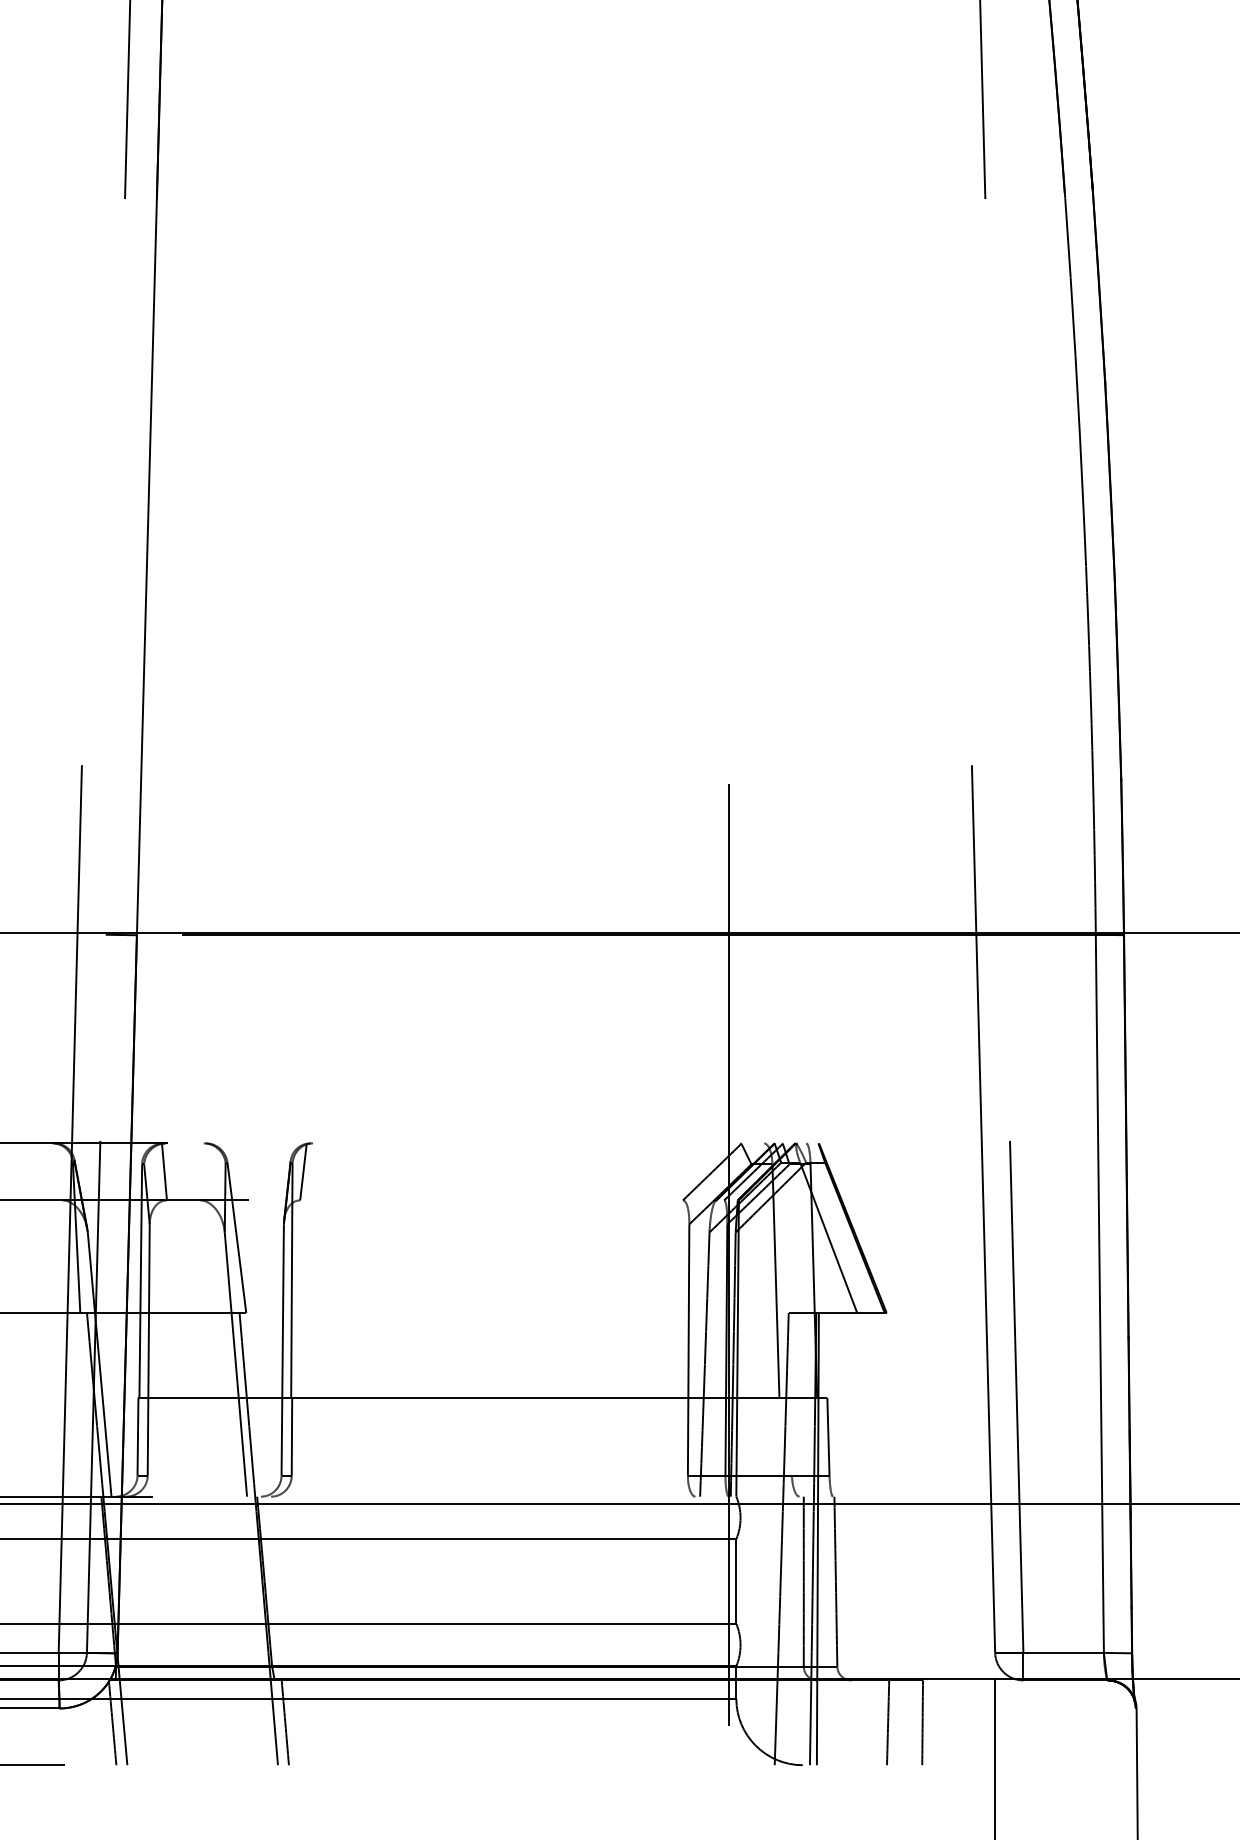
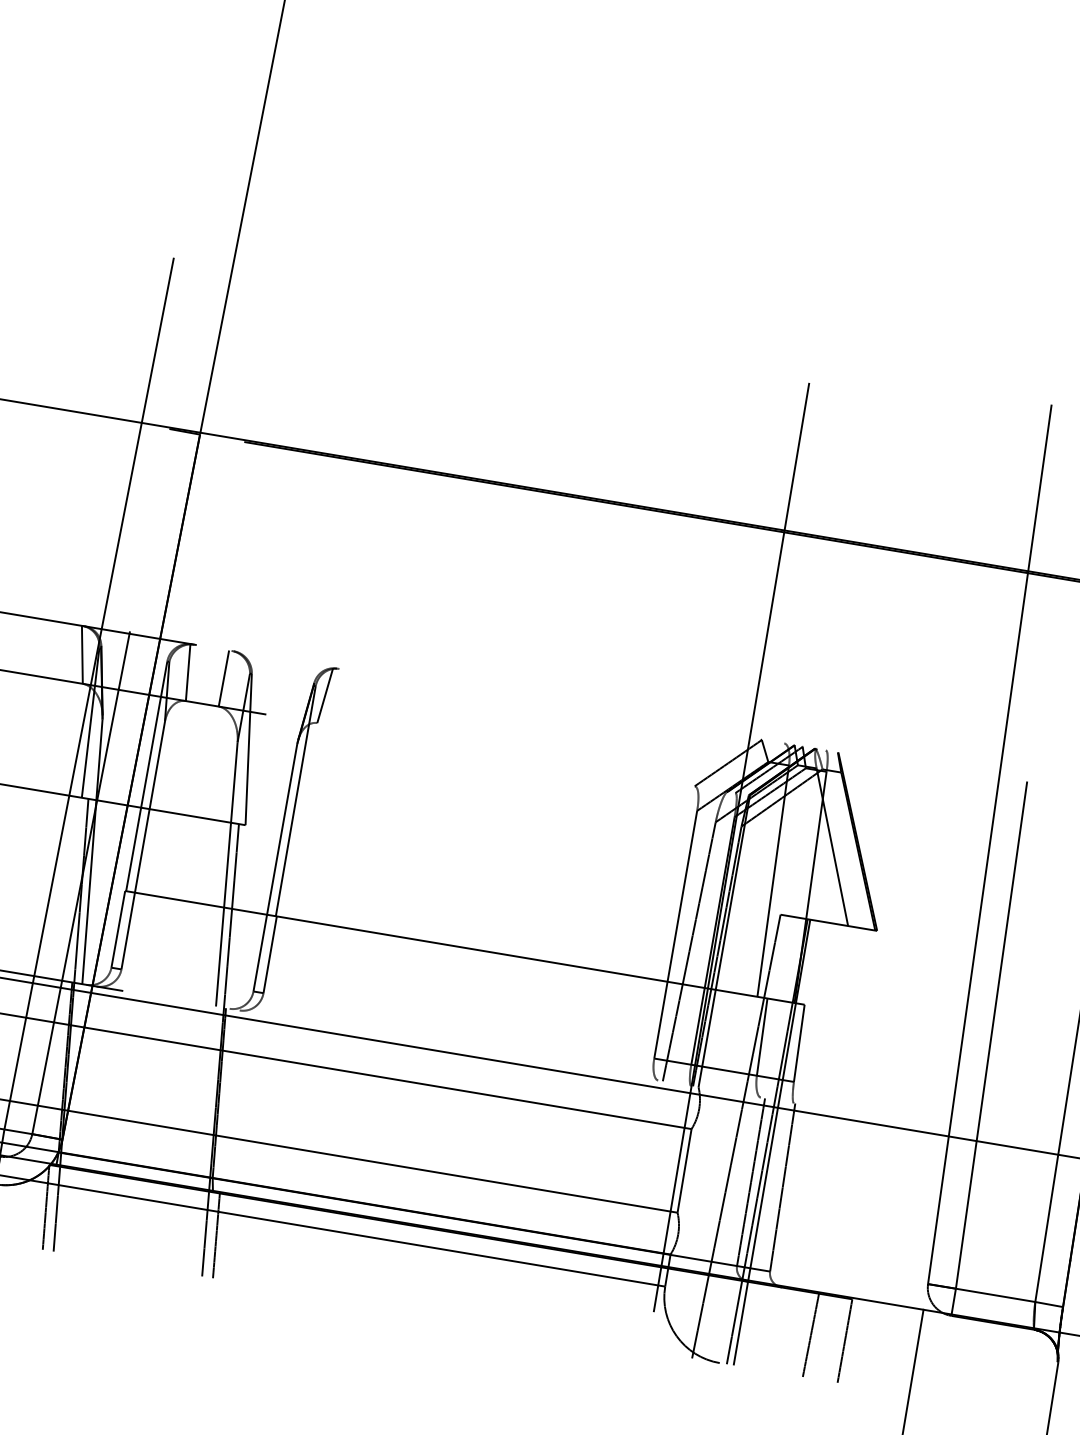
line: (57, 1171) -> (82, 654), added
line: (200, 1171) -> (223, 678), added
line: (790, 1436) -> (761, 1036), added

